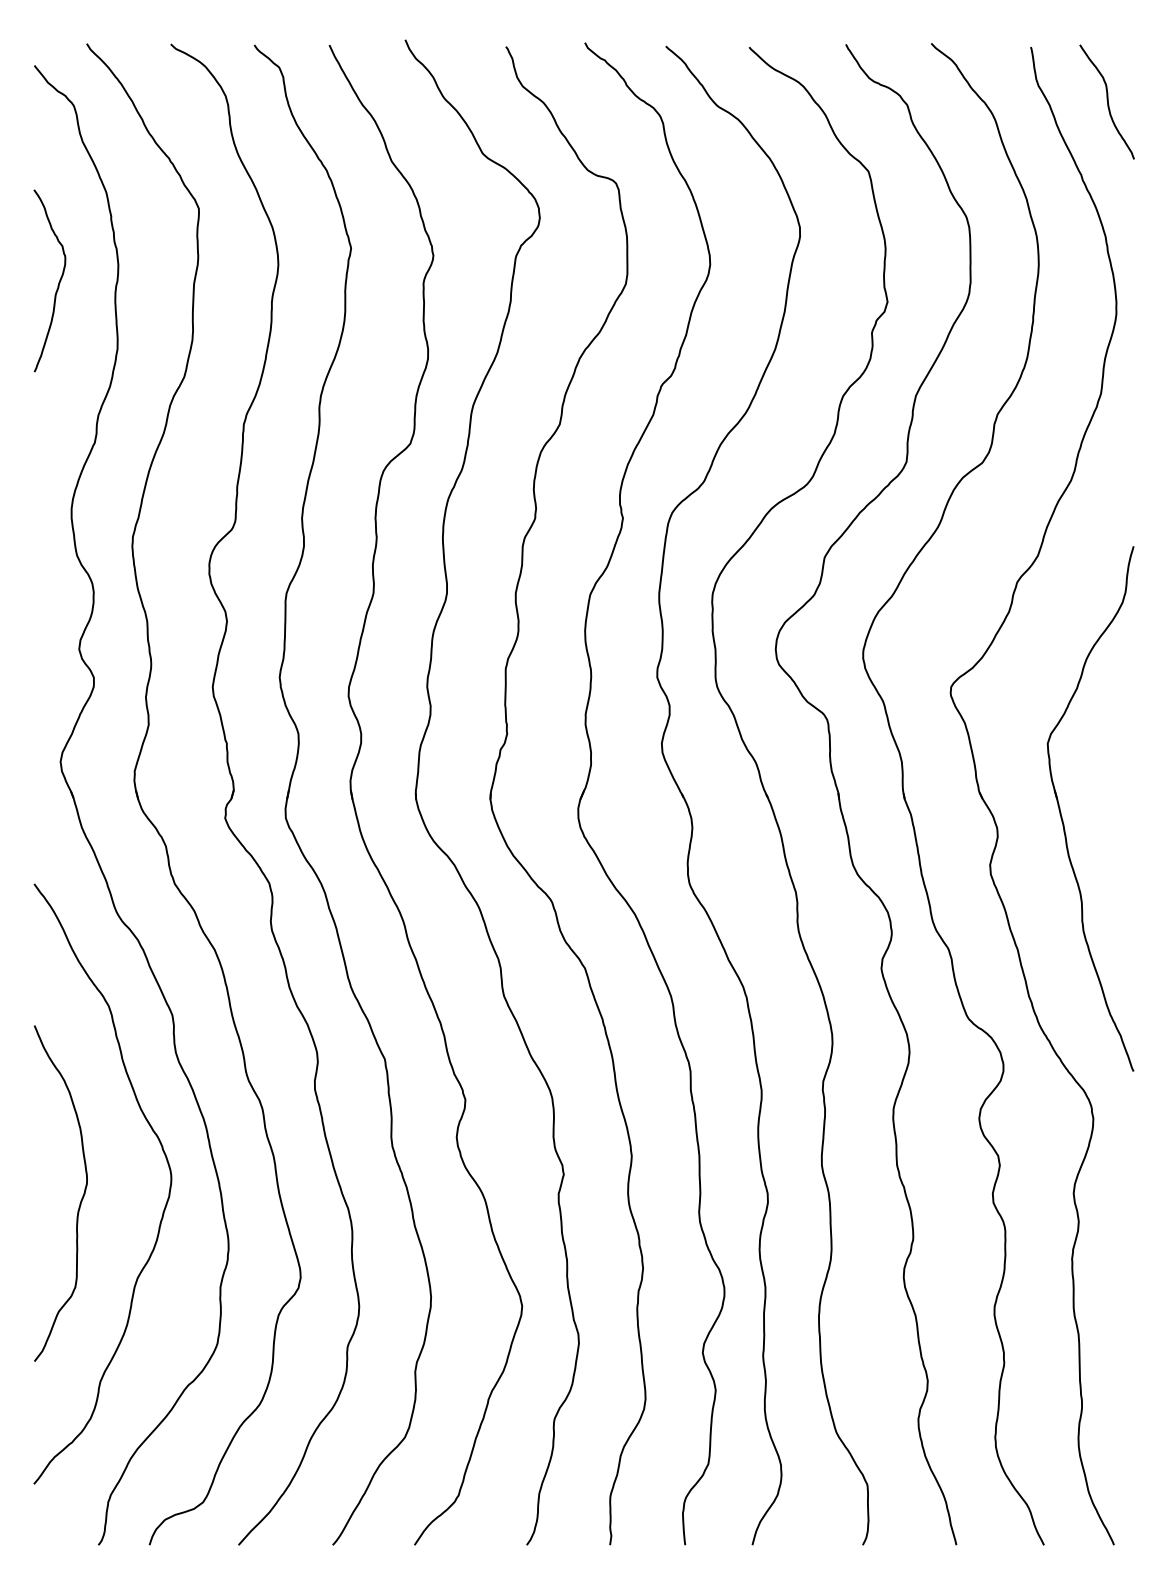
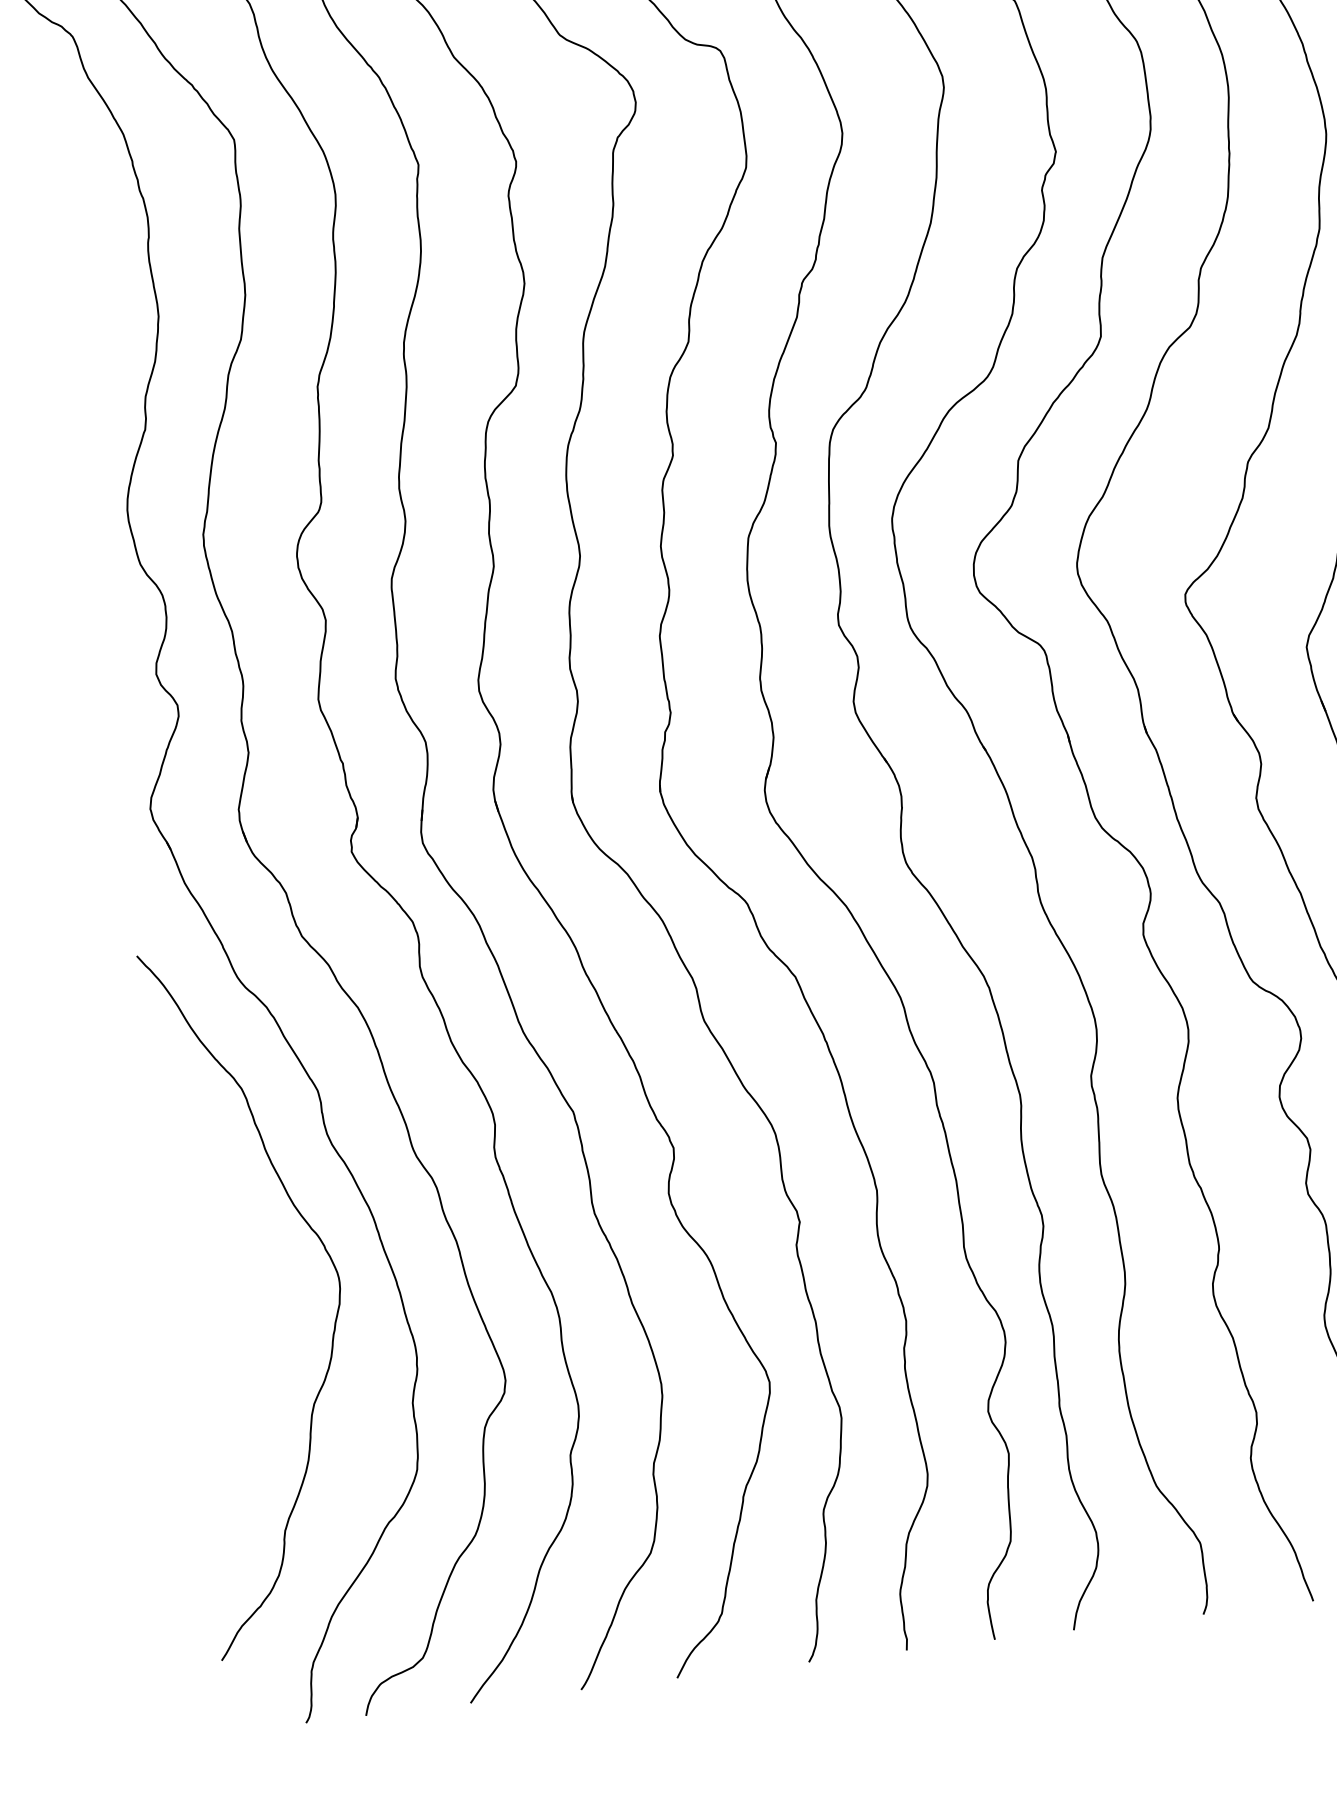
curve: (58, 282) -> (79, 246), removed
curve: (80, 1200) -> (236, 1321), removed

